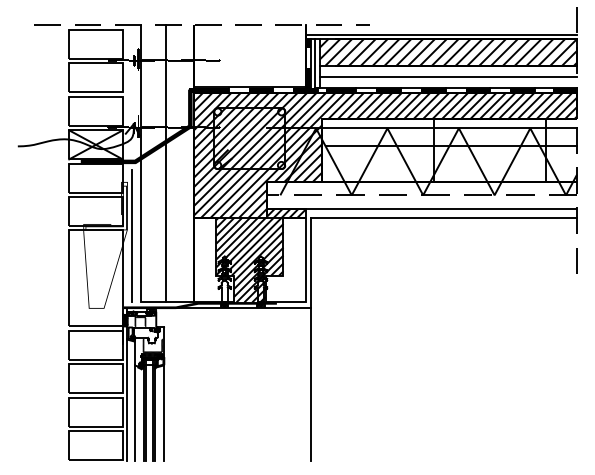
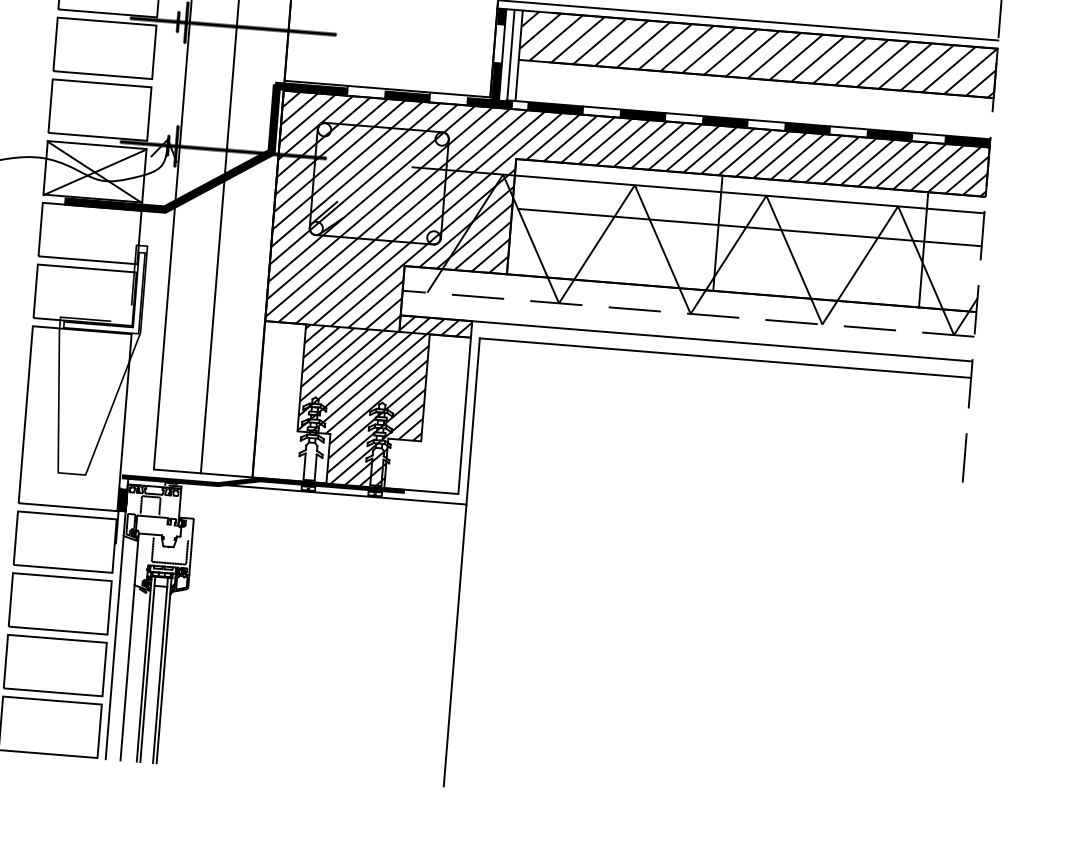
line: (448, 77) -> (754, 100), removed
line: (131, 235) -> (146, 344), removed
line: (164, 412) -> (181, 675), removed

